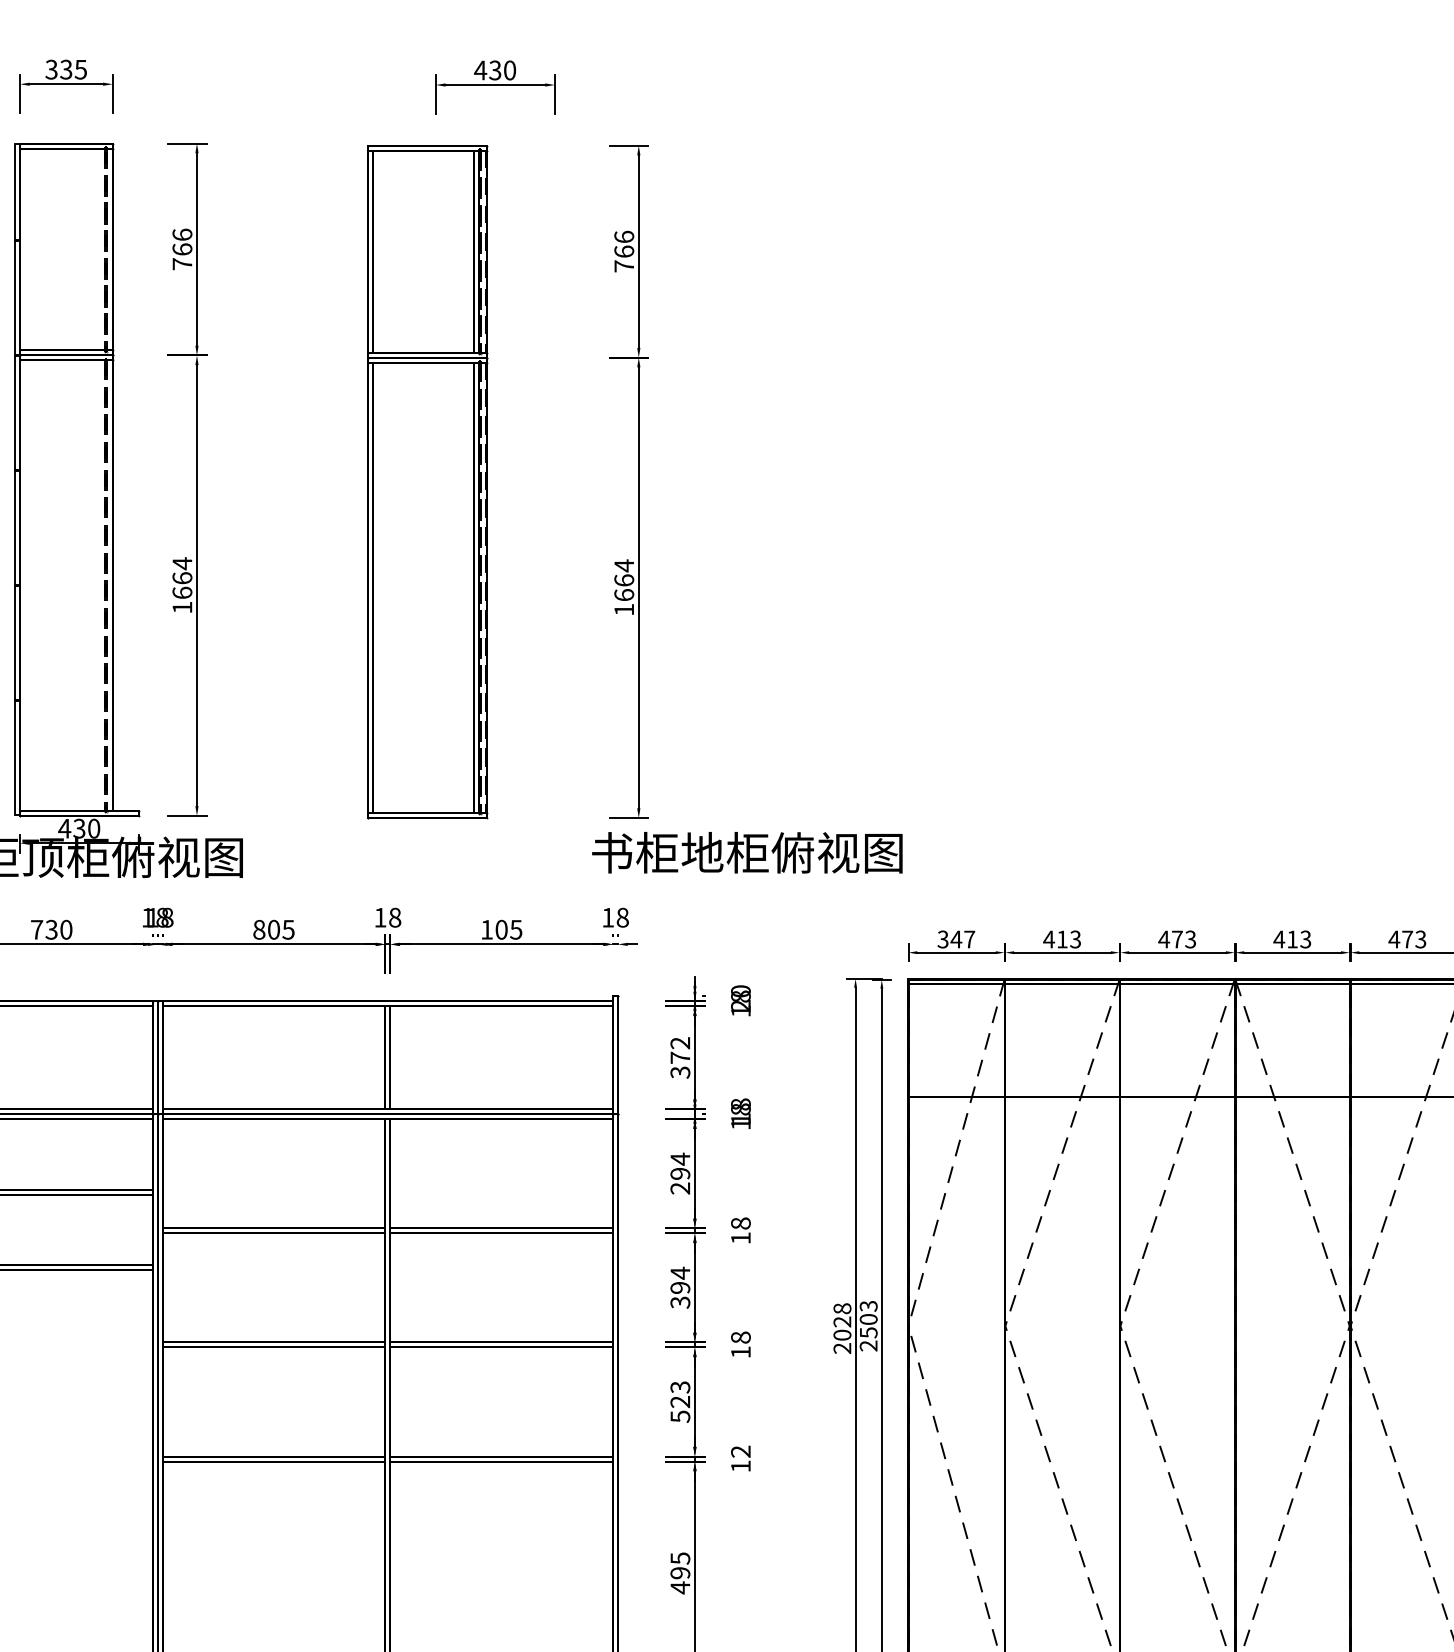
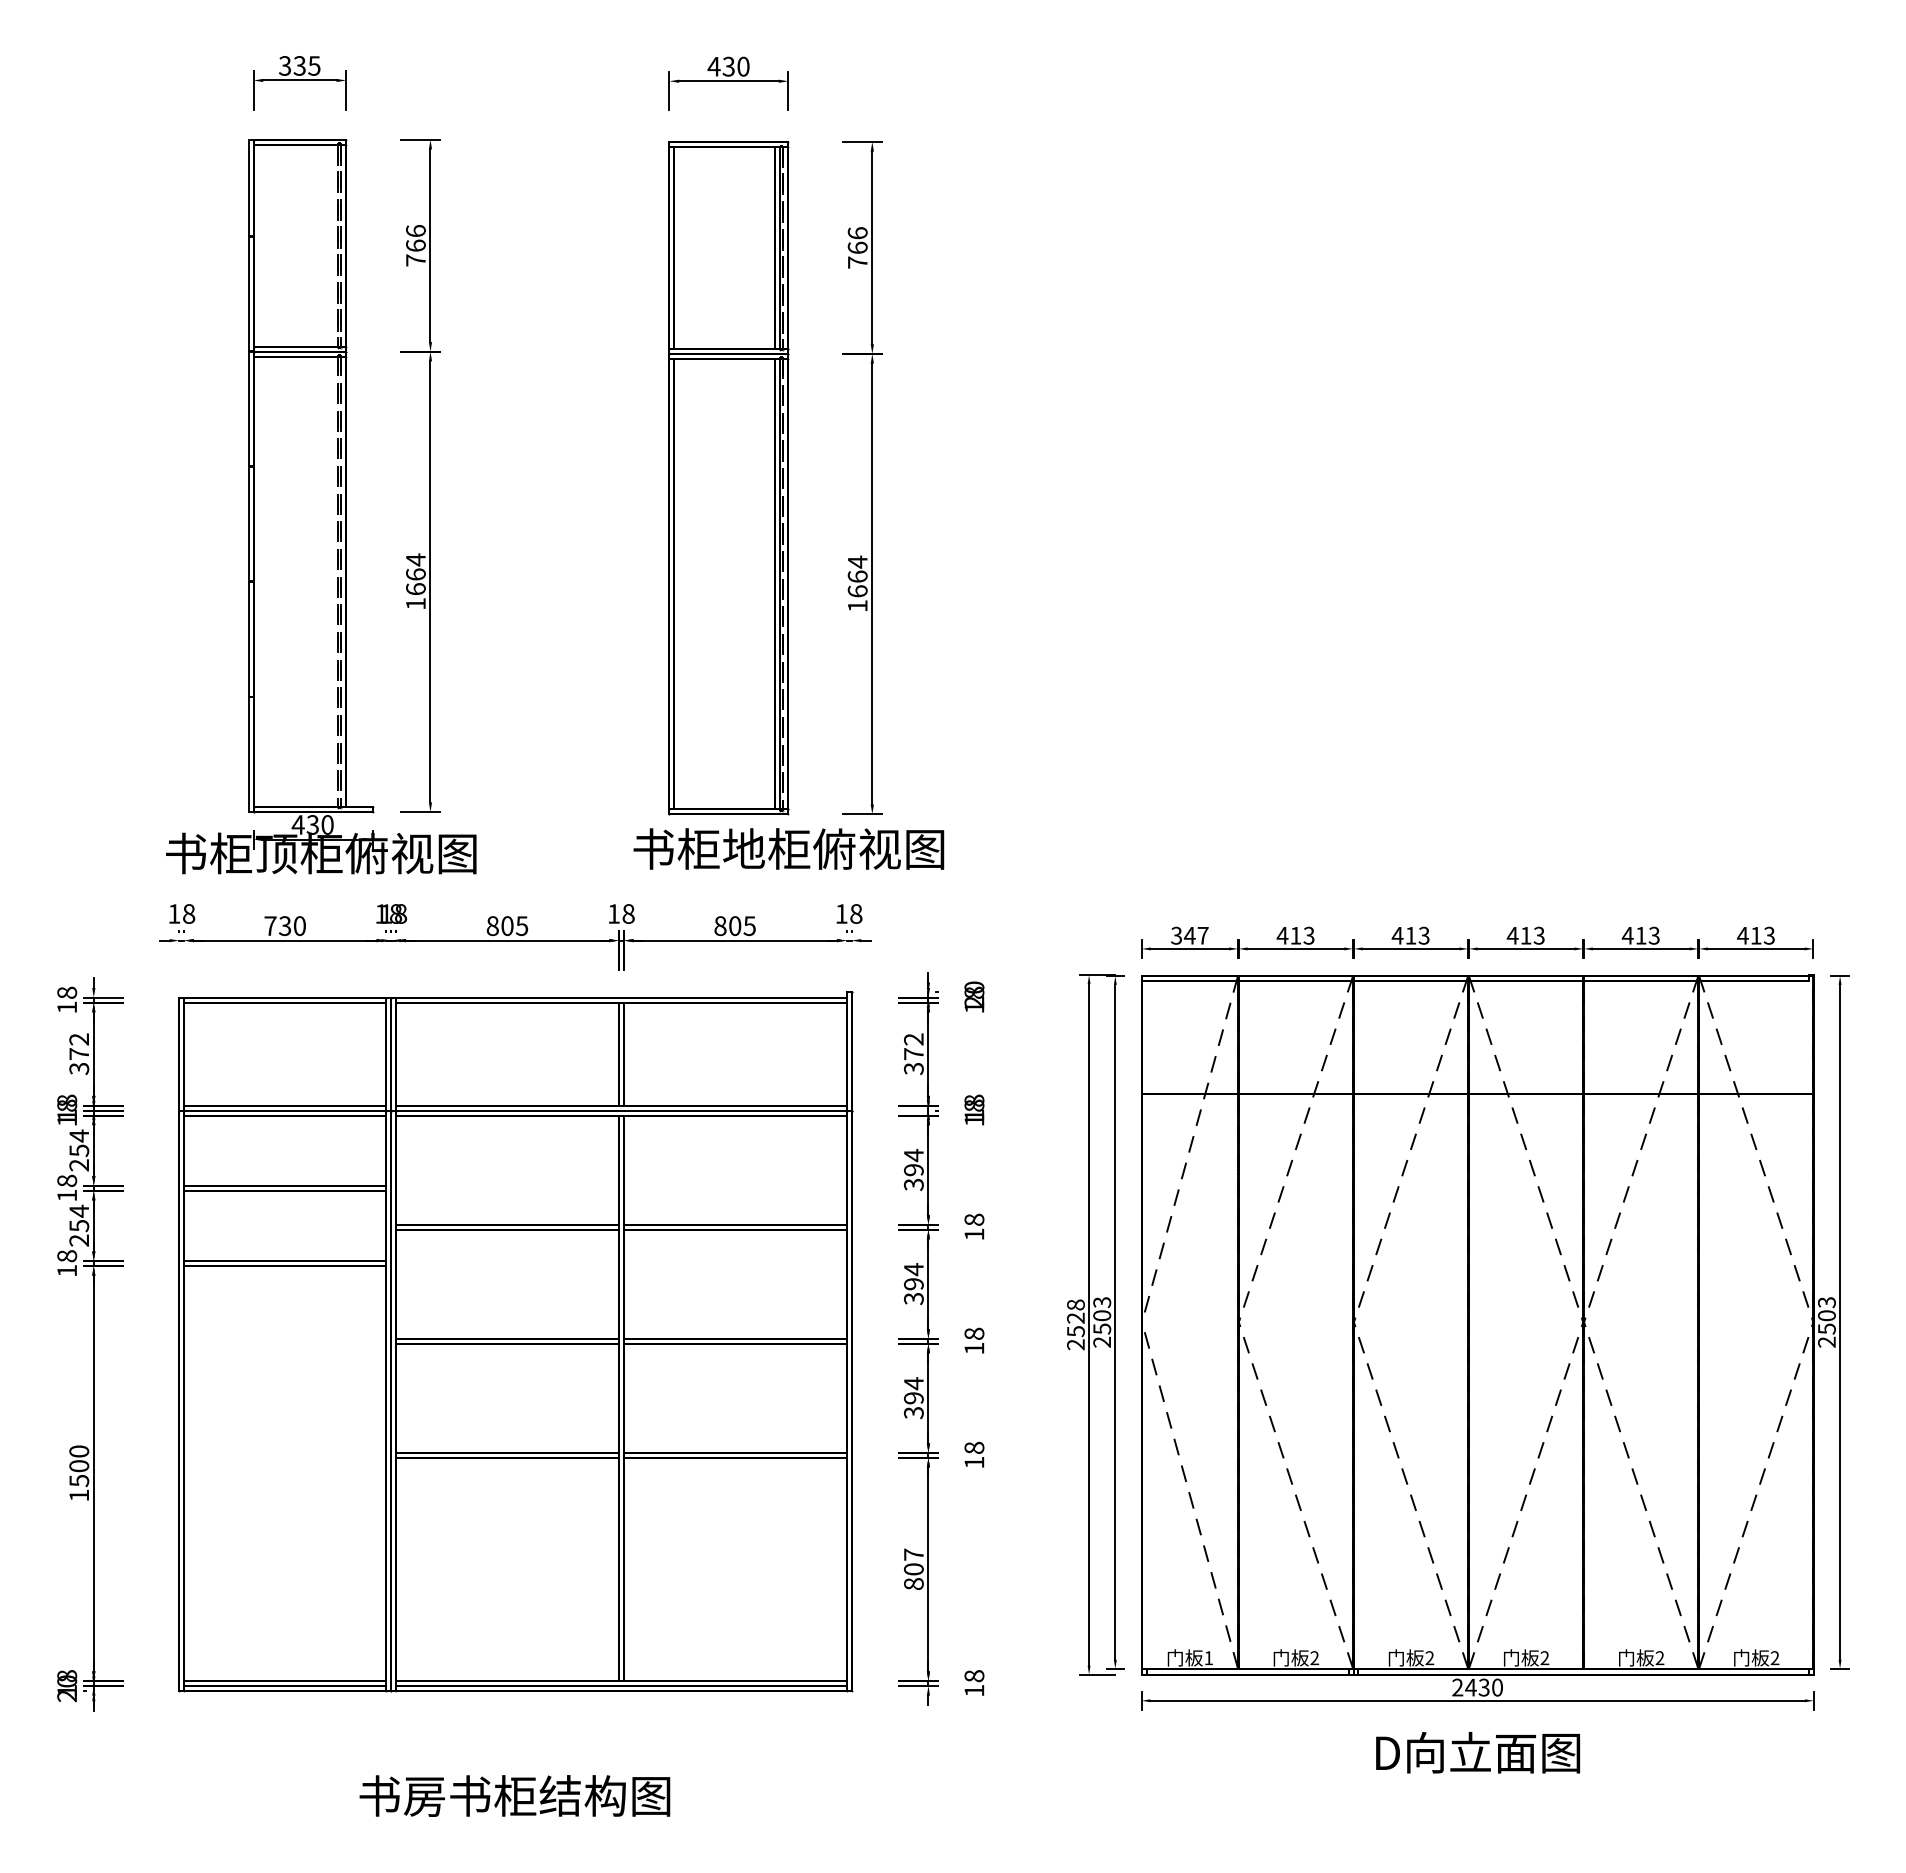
part: (427, 482) -> (728, 478), moved
text: (747, 852) -> (788, 848), moved
text: (487, 930) -> (720, 926), 105 -> 805
text: (1177, 939) -> (1410, 935), 473 -> 413
text: (1407, 939) -> (1640, 935), 473 -> 413
text: (680, 1188) -> (913, 1184), 294 -> 394
text: (842, 1335) -> (1075, 1331), 2028 -> 2528
text: (680, 1401) -> (913, 1397), 523 -> 394
text: (741, 1451) -> (974, 1447), 12 -> 18
text: (680, 1573) -> (913, 1569), 495 -> 807

